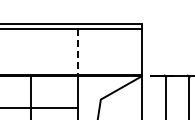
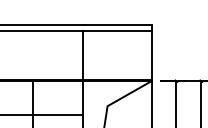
line: (77, 52) -> (82, 56), dashed -> solid

